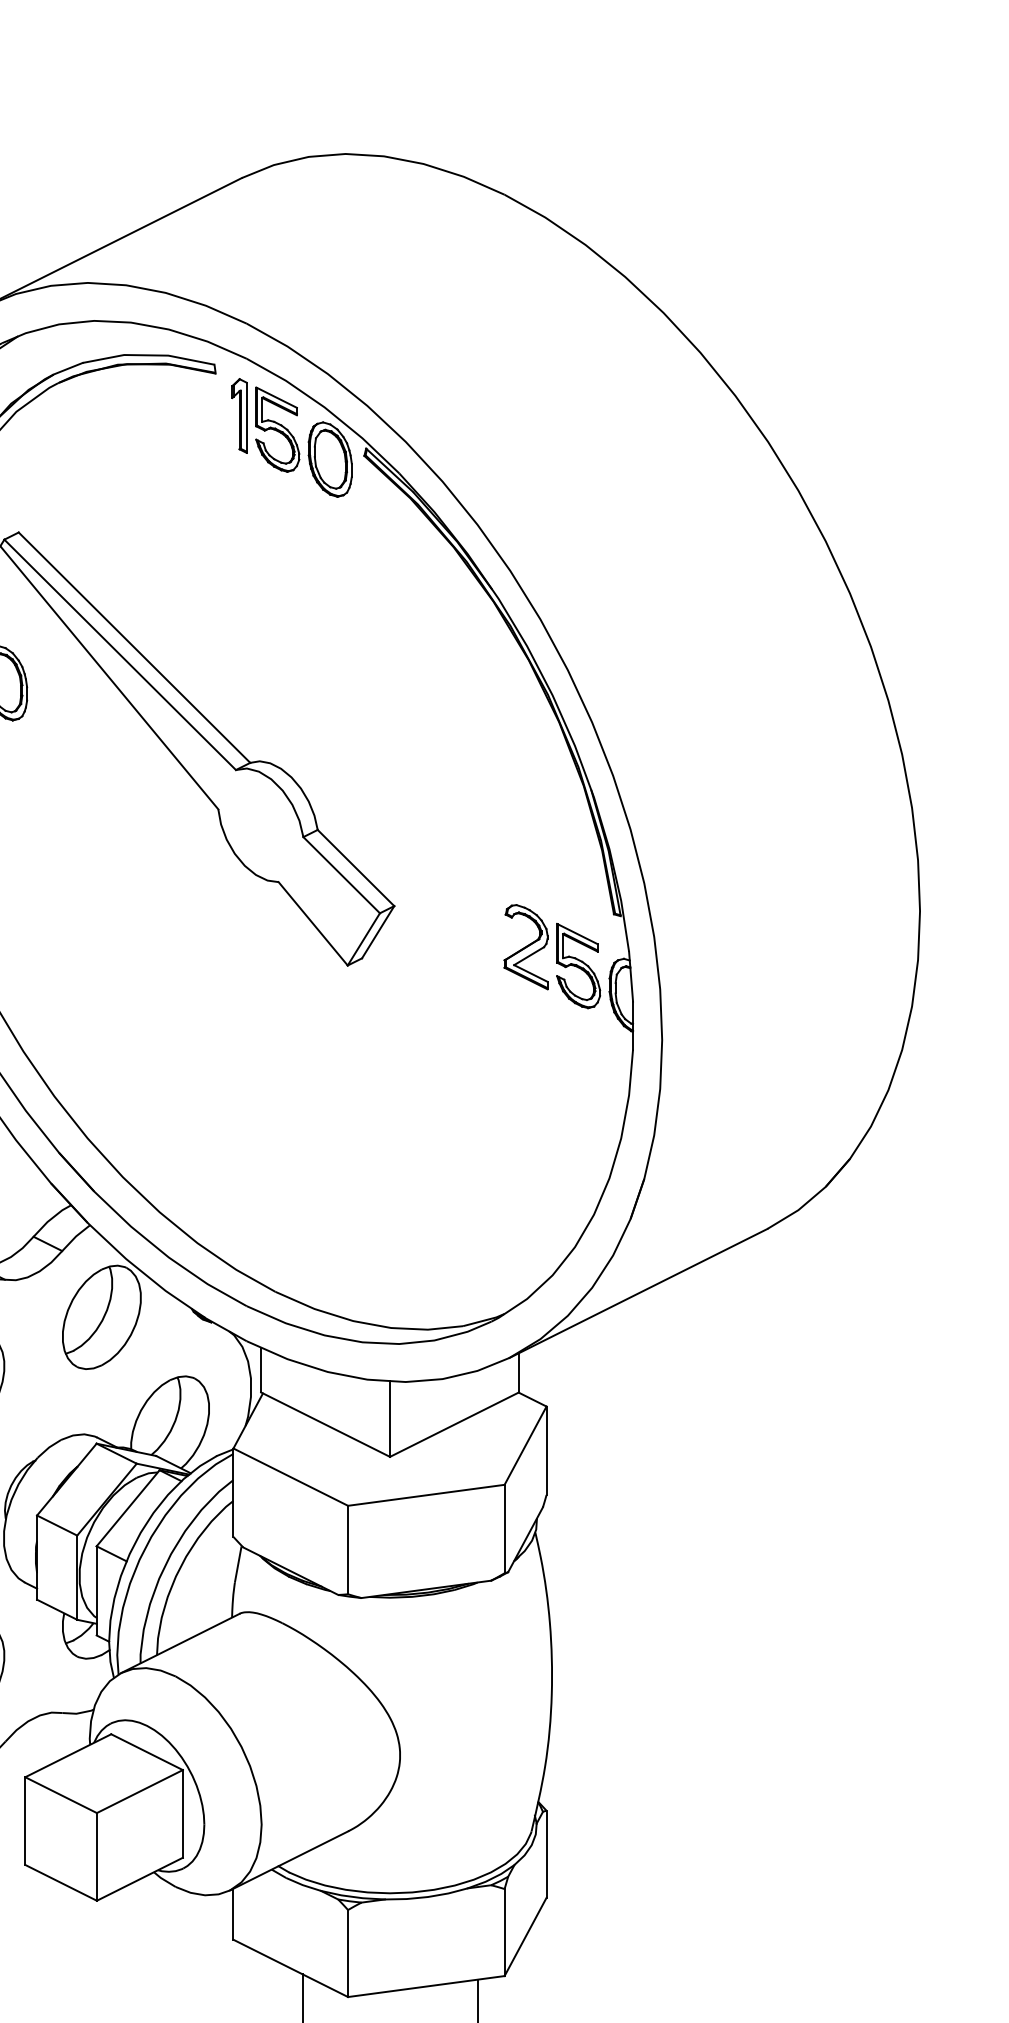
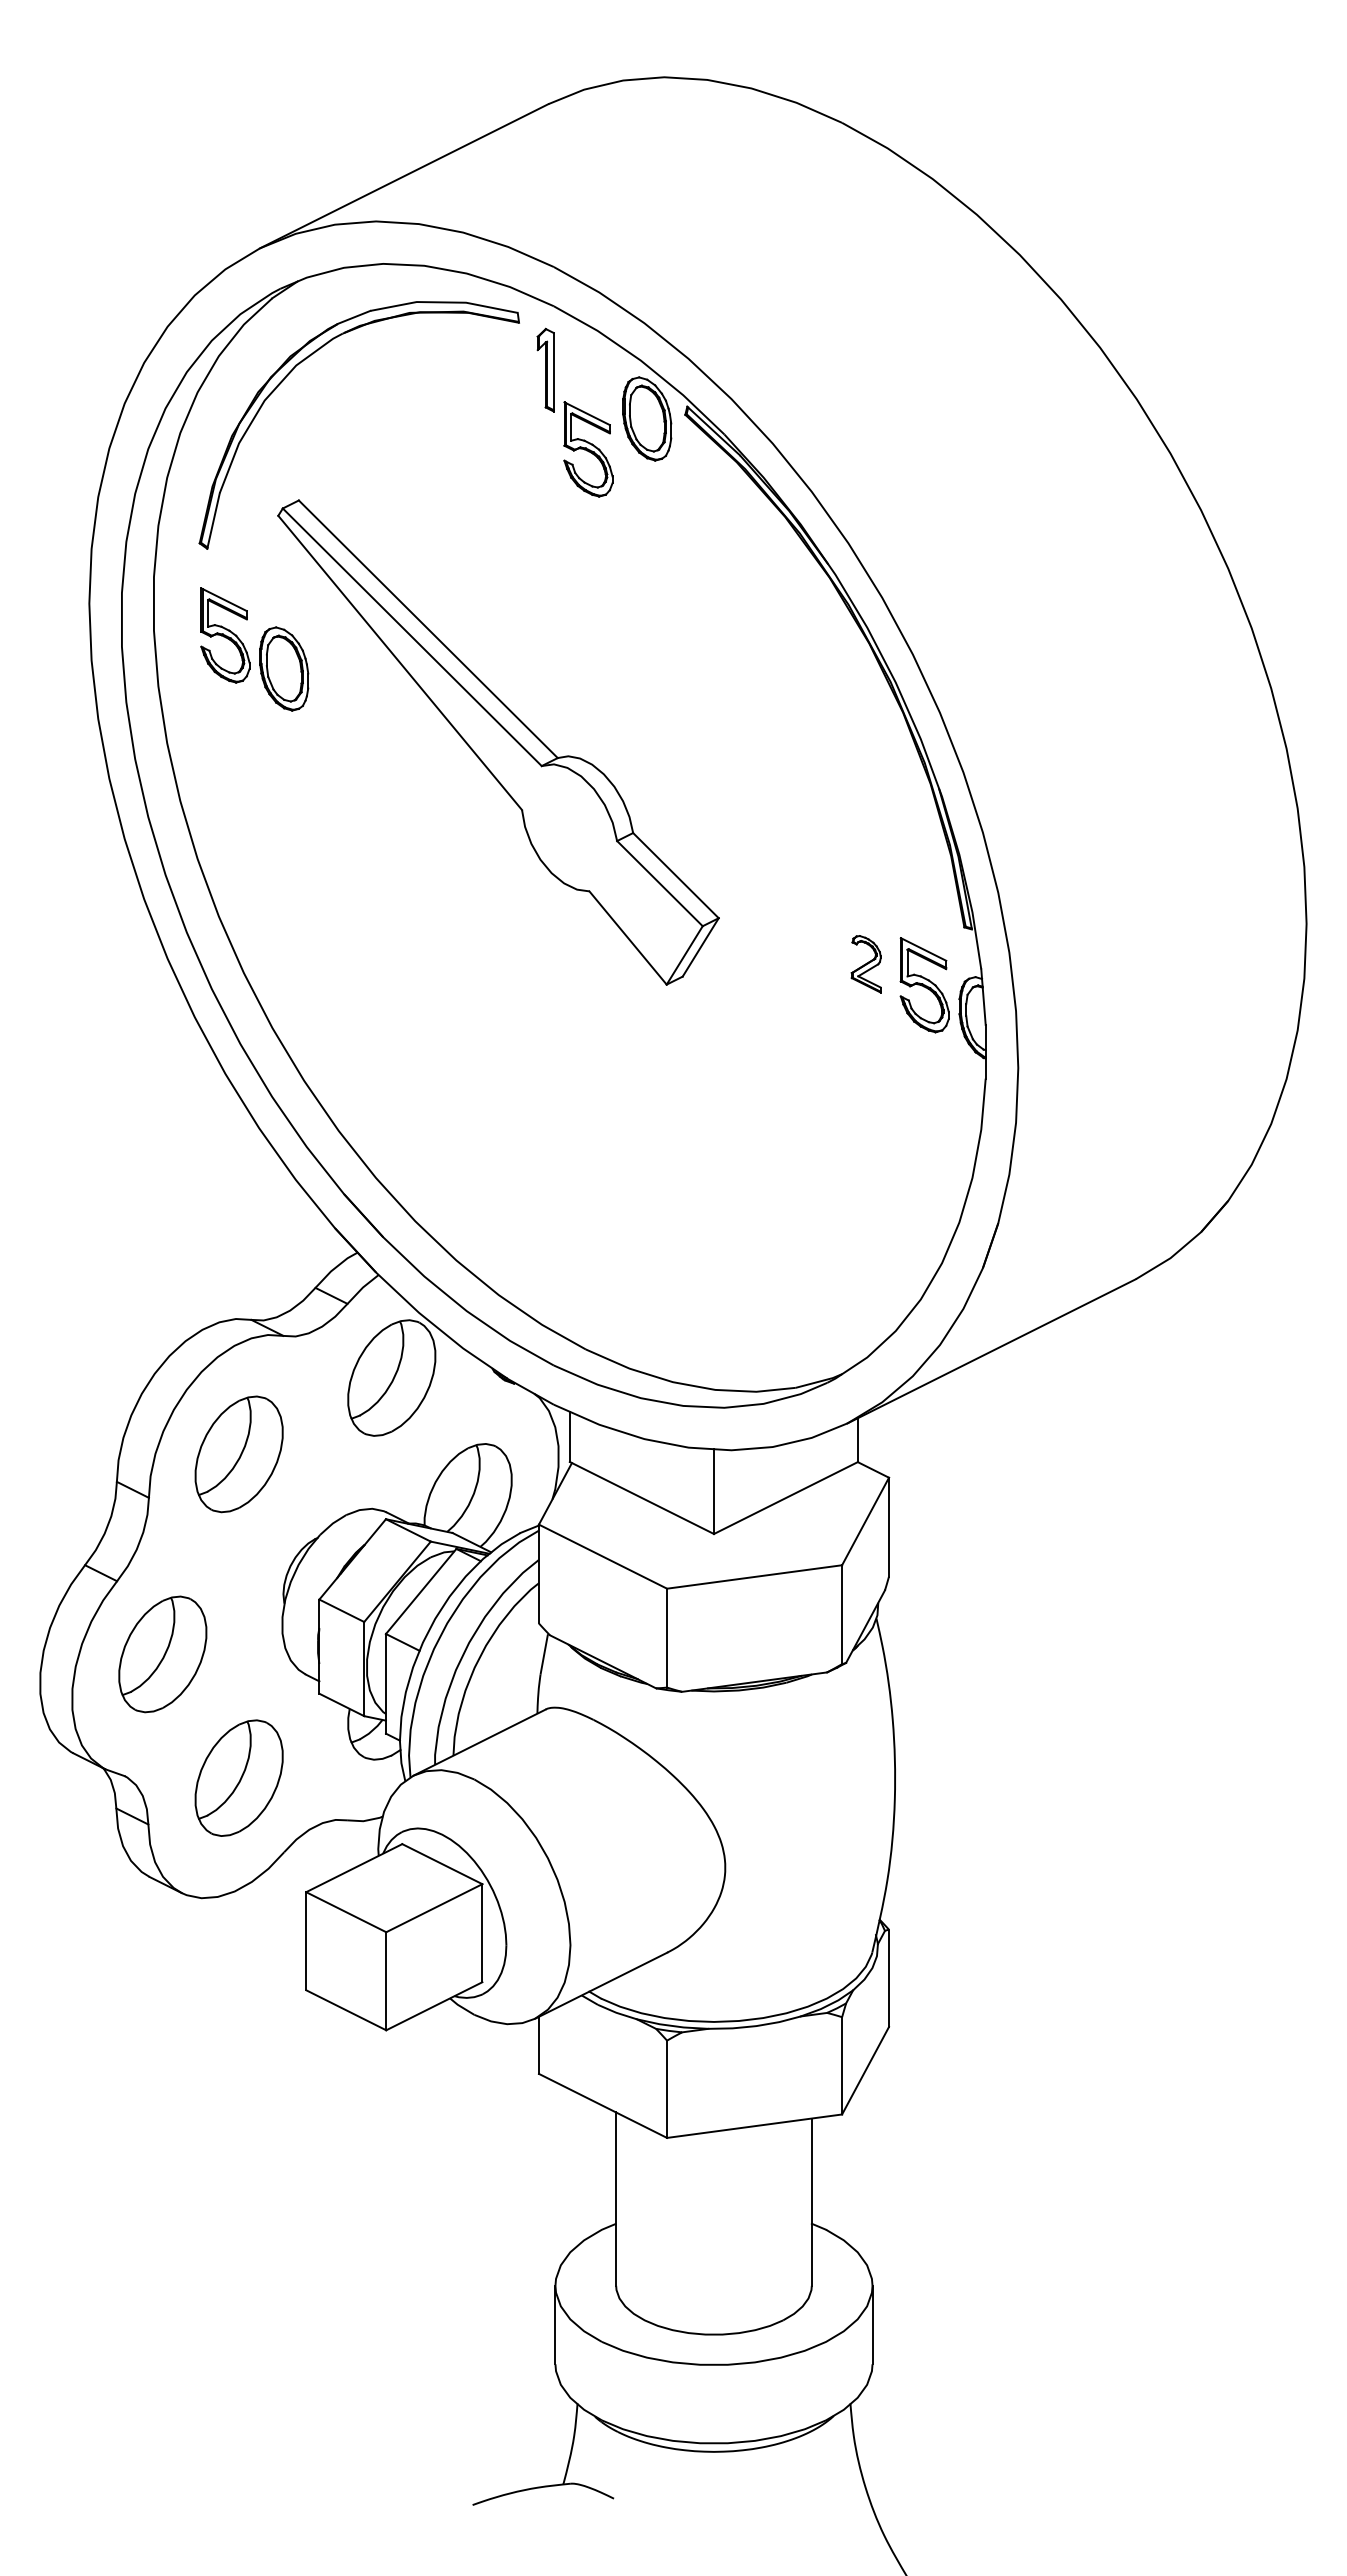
part: (277, 429) -> (588, 449), moved
part: (526, 947) -> (866, 964), size x0.6

